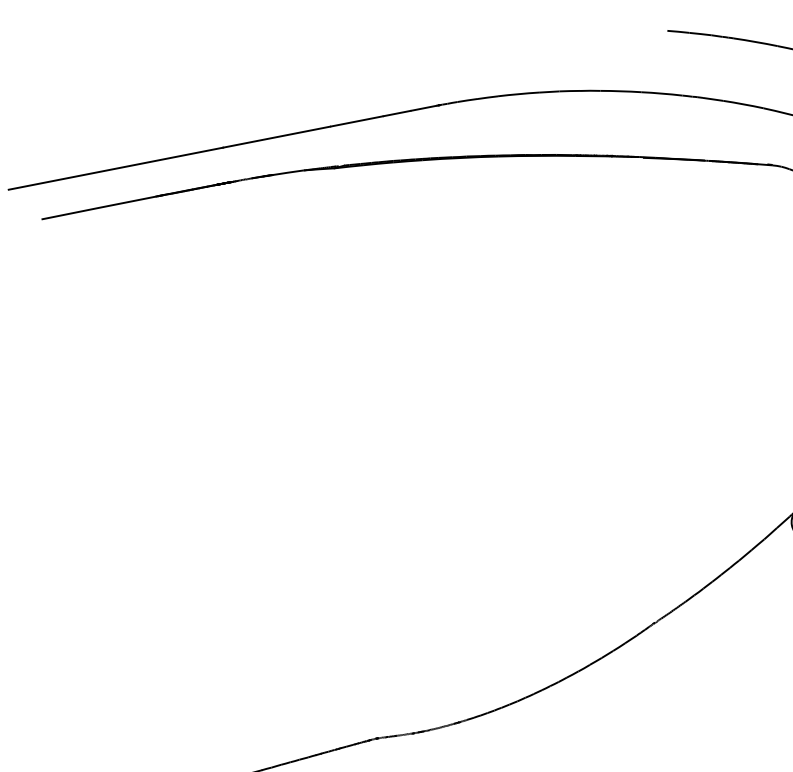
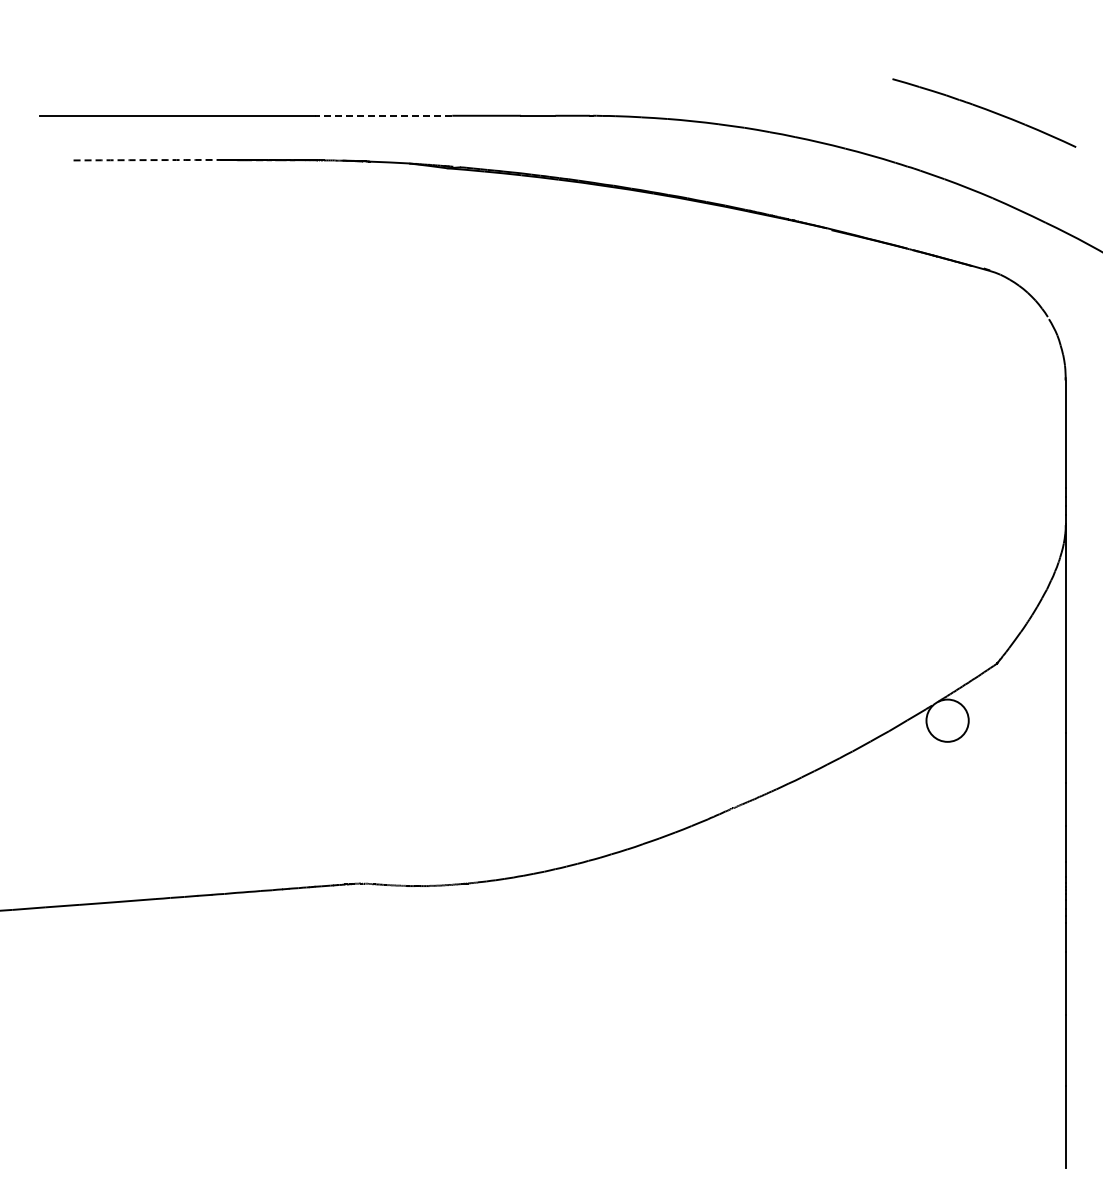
line: (276, 136) -> (383, 115), solid -> dashed
arc: (100, 207) -> (148, 160), solid -> dashed

